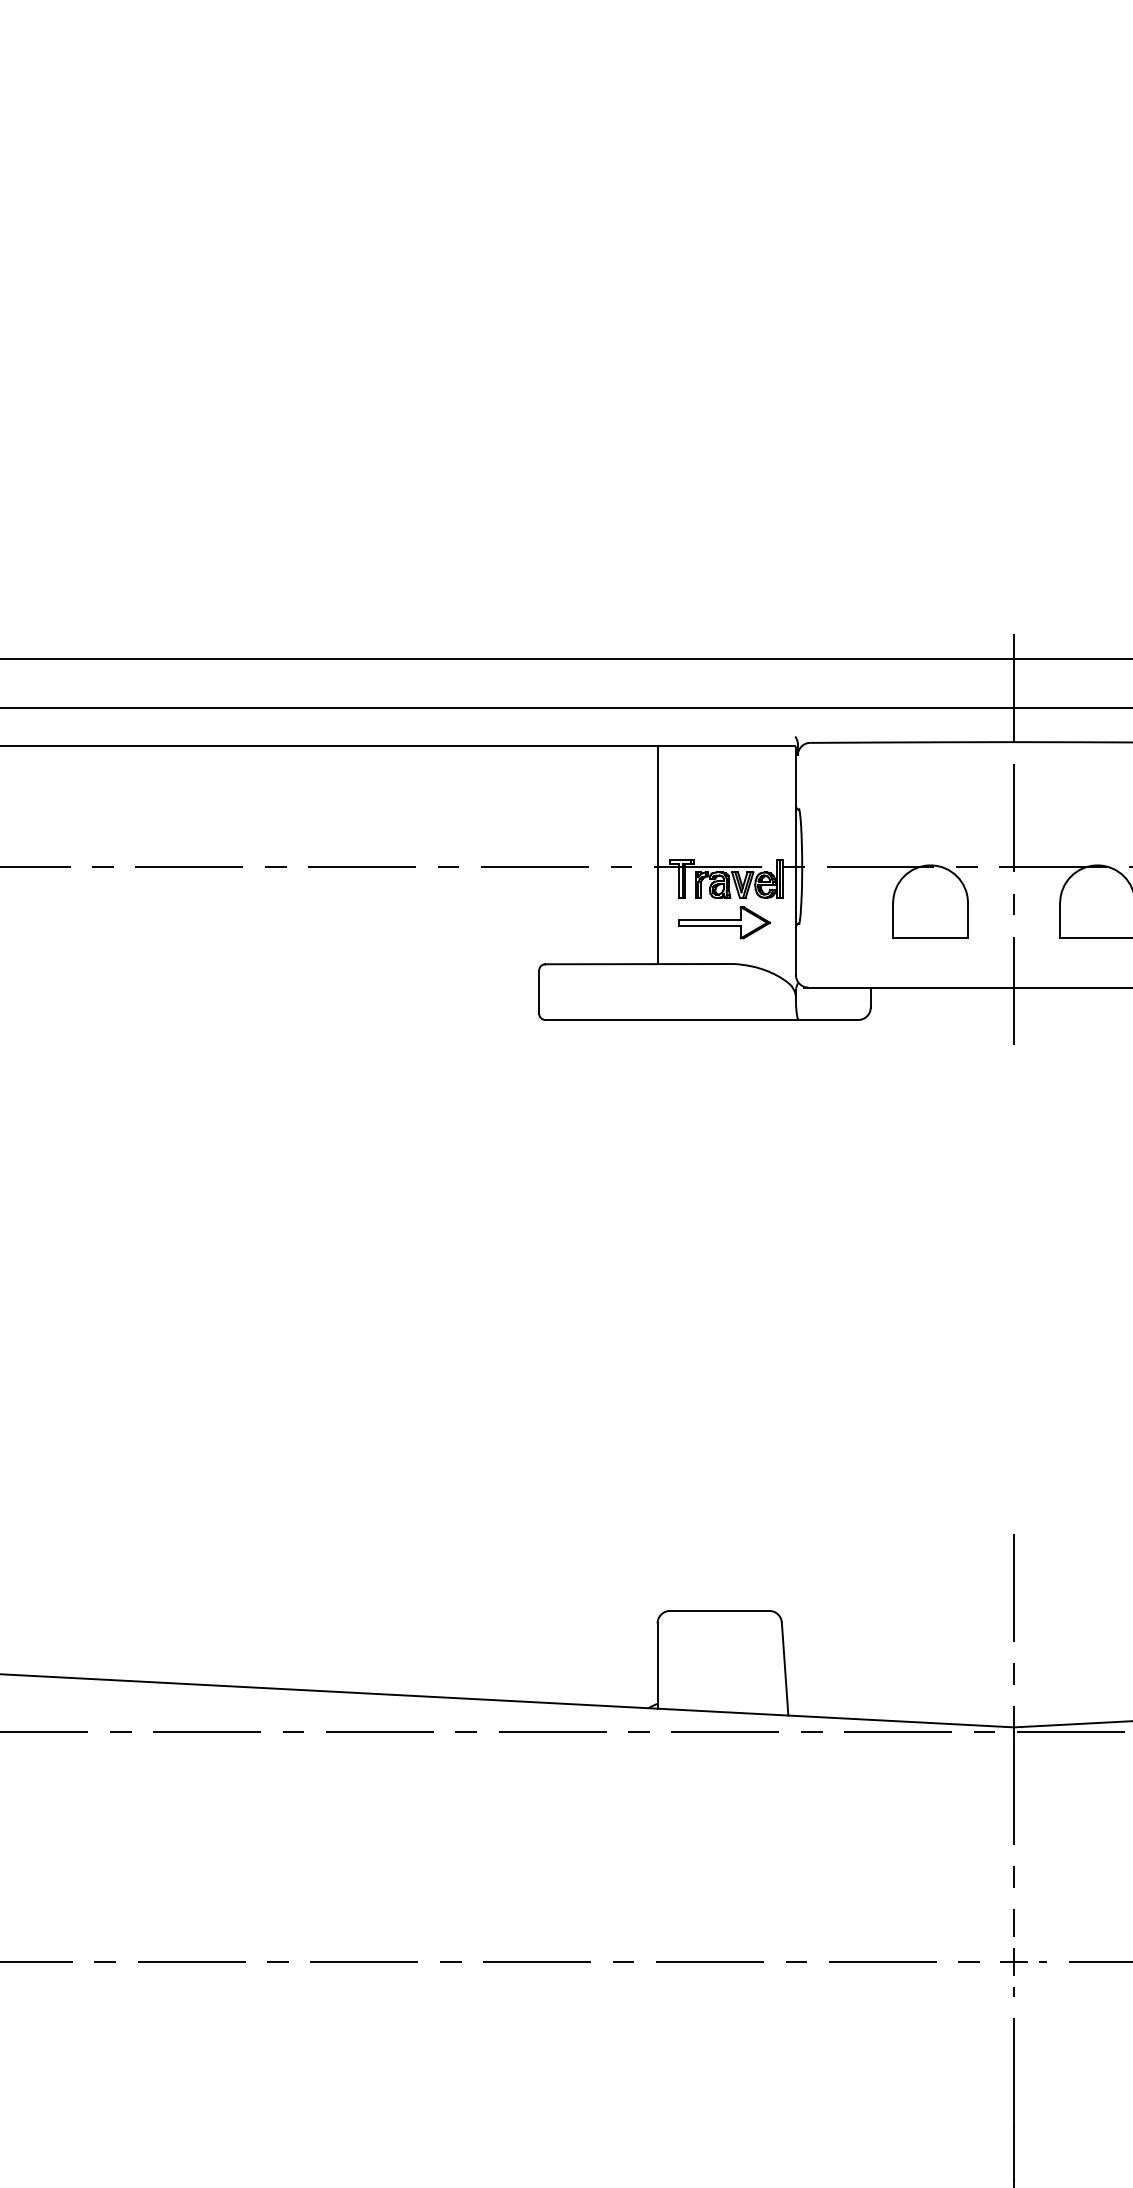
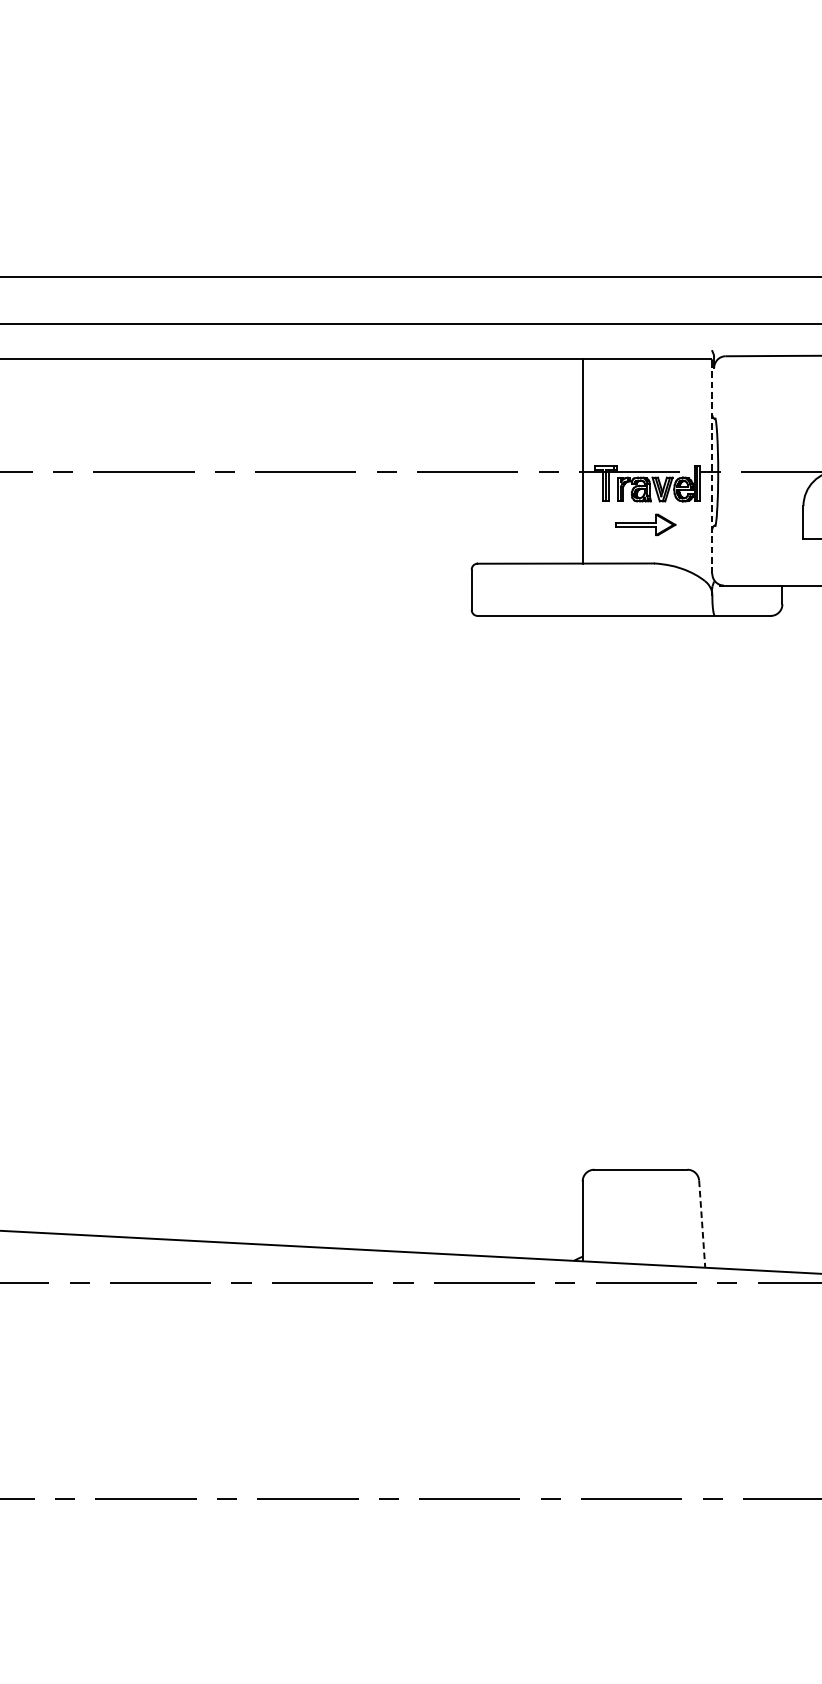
line: (795, 861) -> (711, 467), solid -> dashed
part: (724, 922) -> (645, 524), size x0.7
line: (785, 1669) -> (702, 1224), solid -> dashed

